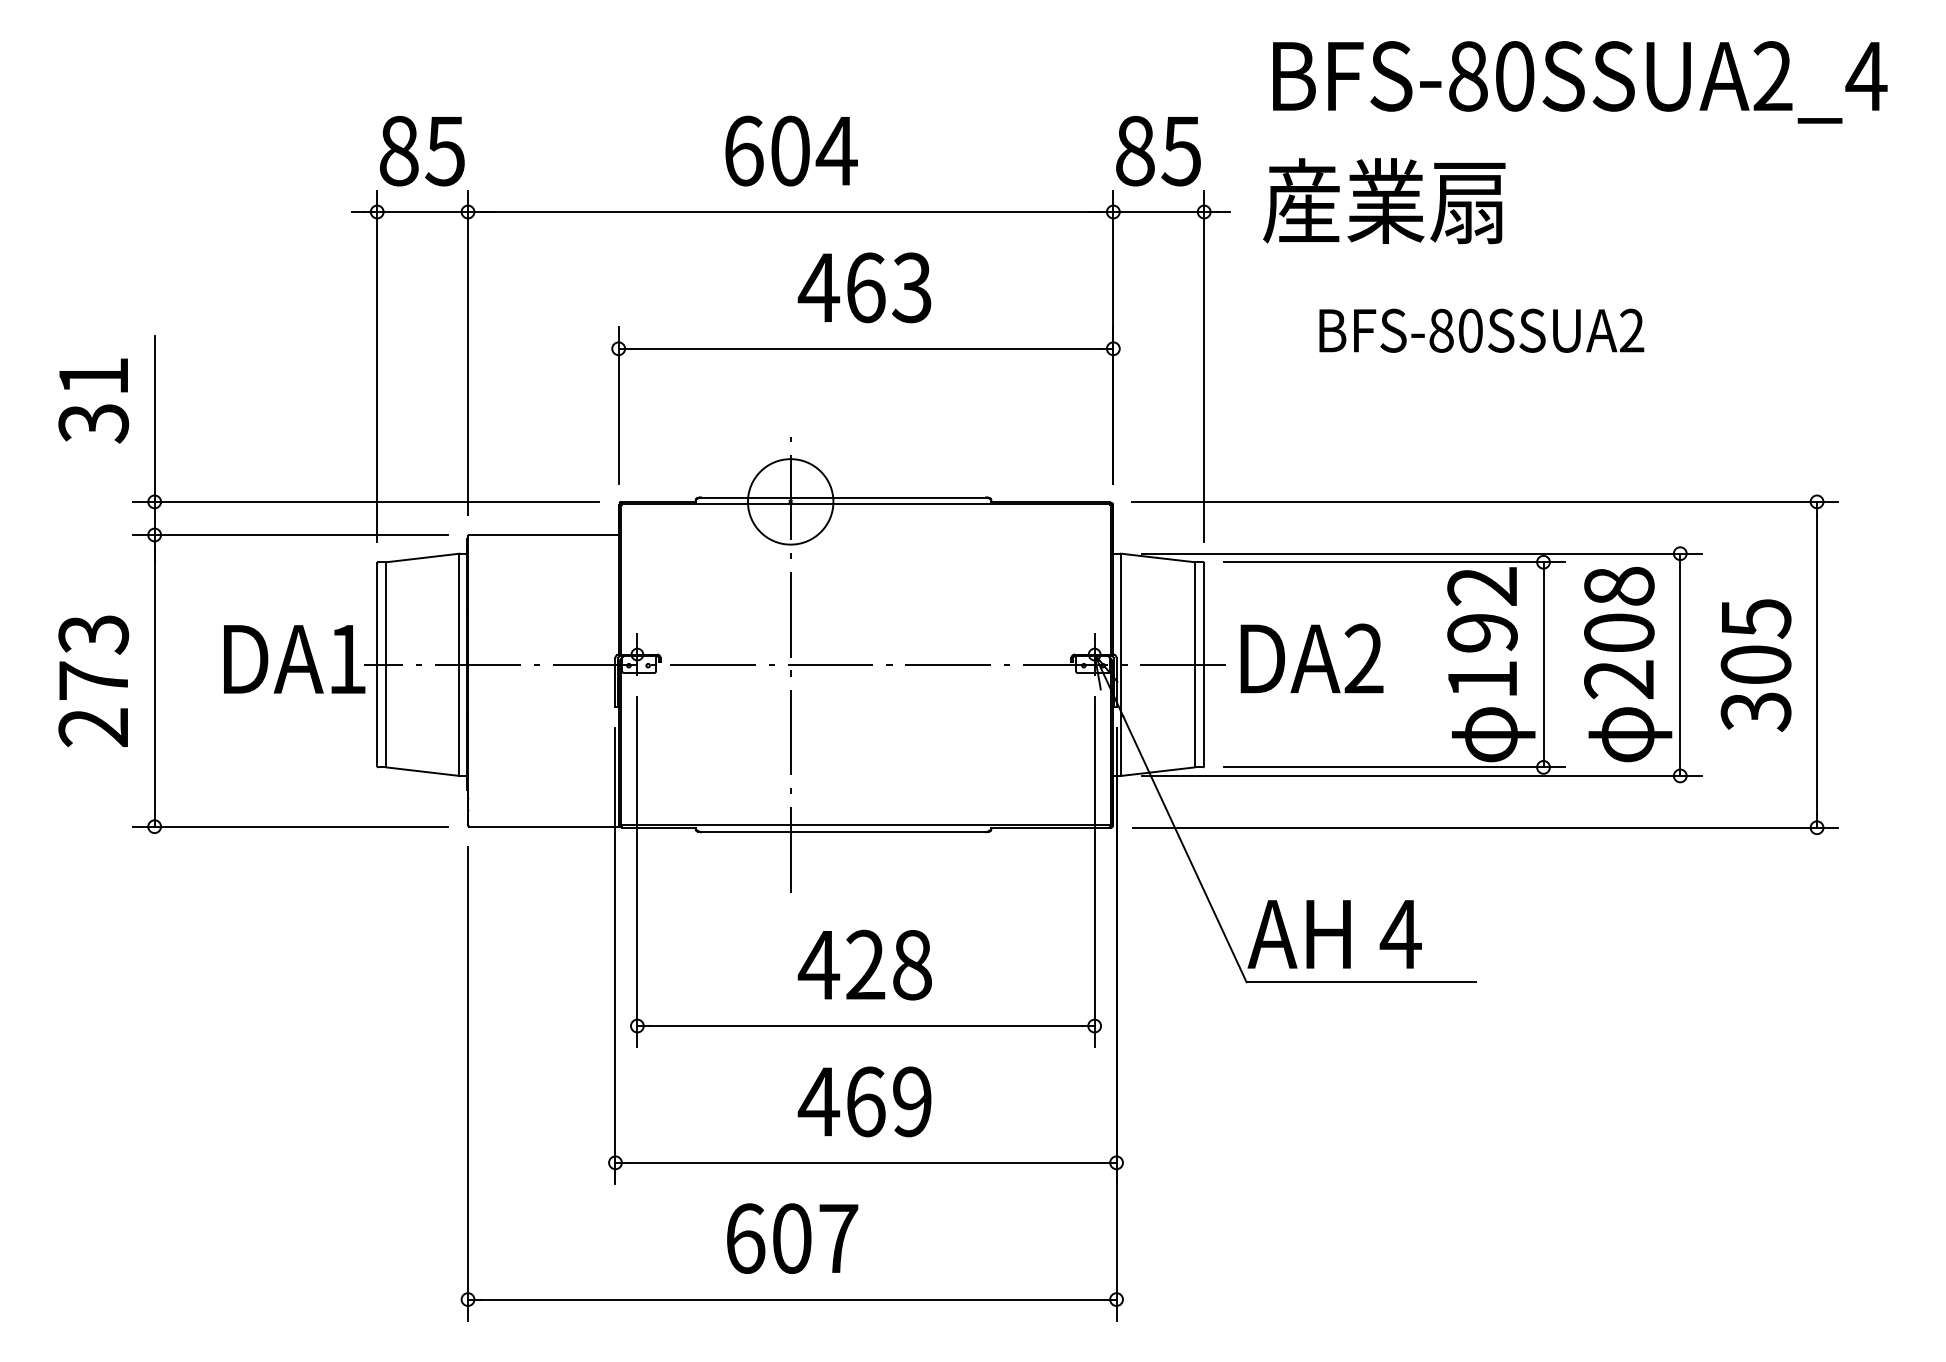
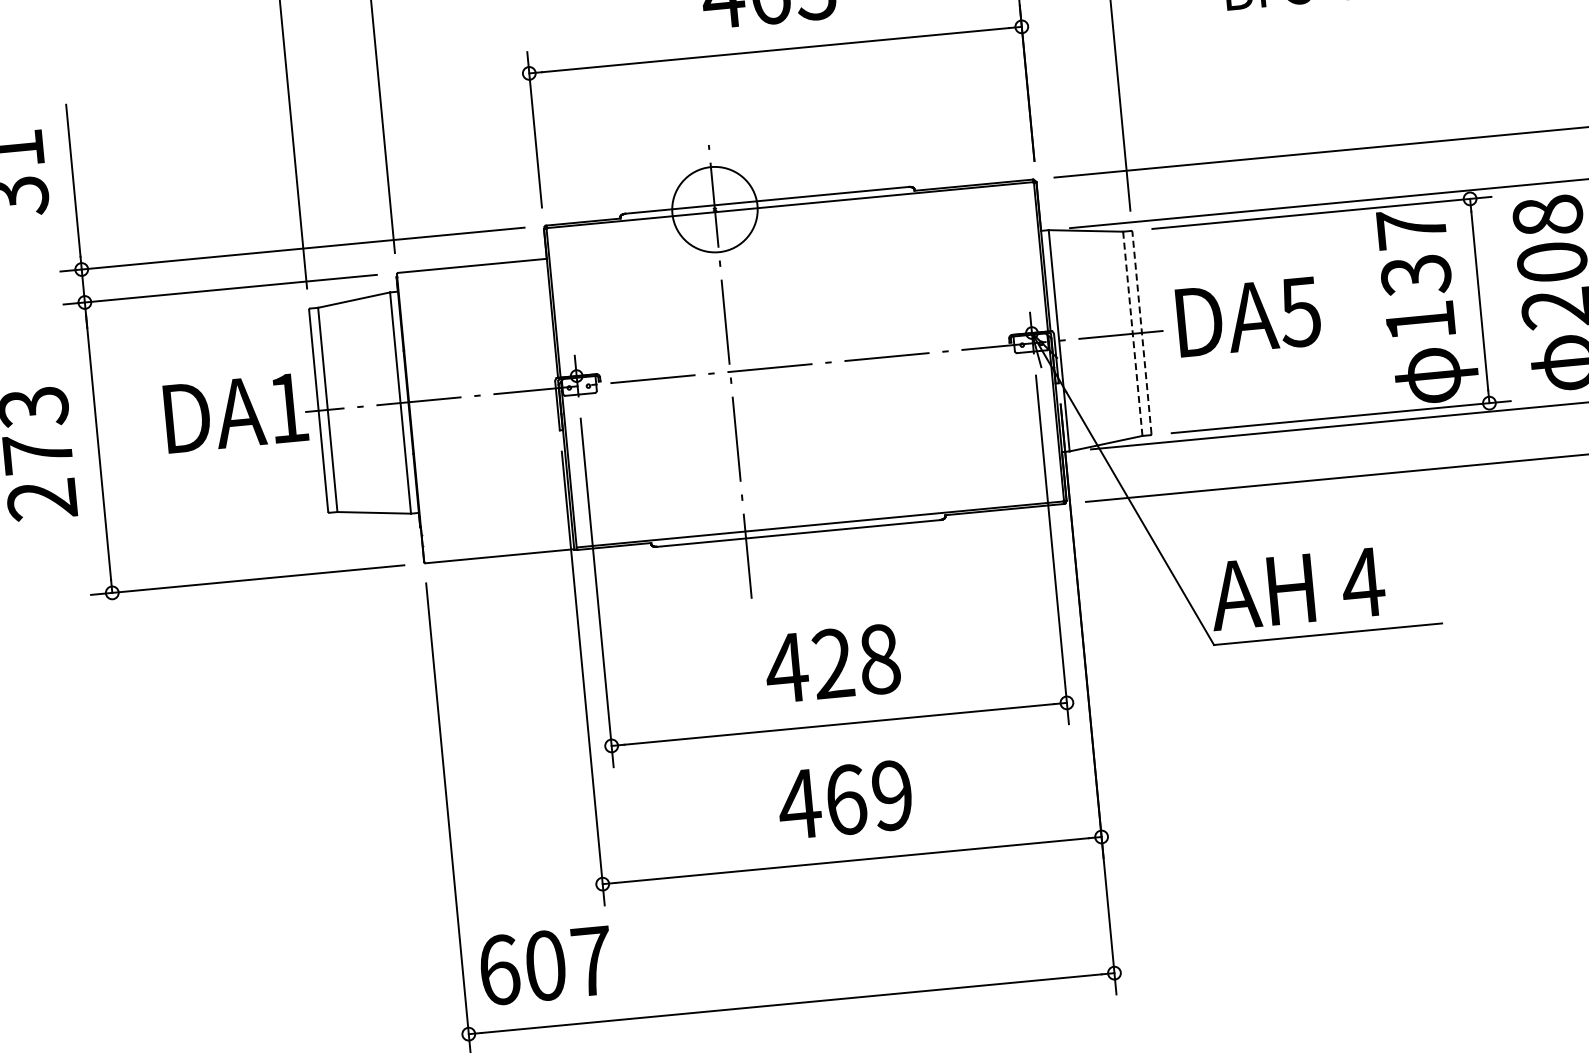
text: (1482, 610) -> (1413, 252), 192 -> 137
text: (1363, 658) -> (1299, 311), DA2 -> DA5
line: (1195, 664) -> (1133, 333), solid -> dashed
line: (1204, 664) -> (1142, 332), solid -> dashed
text: (792, 1238) -> (546, 965), moved

